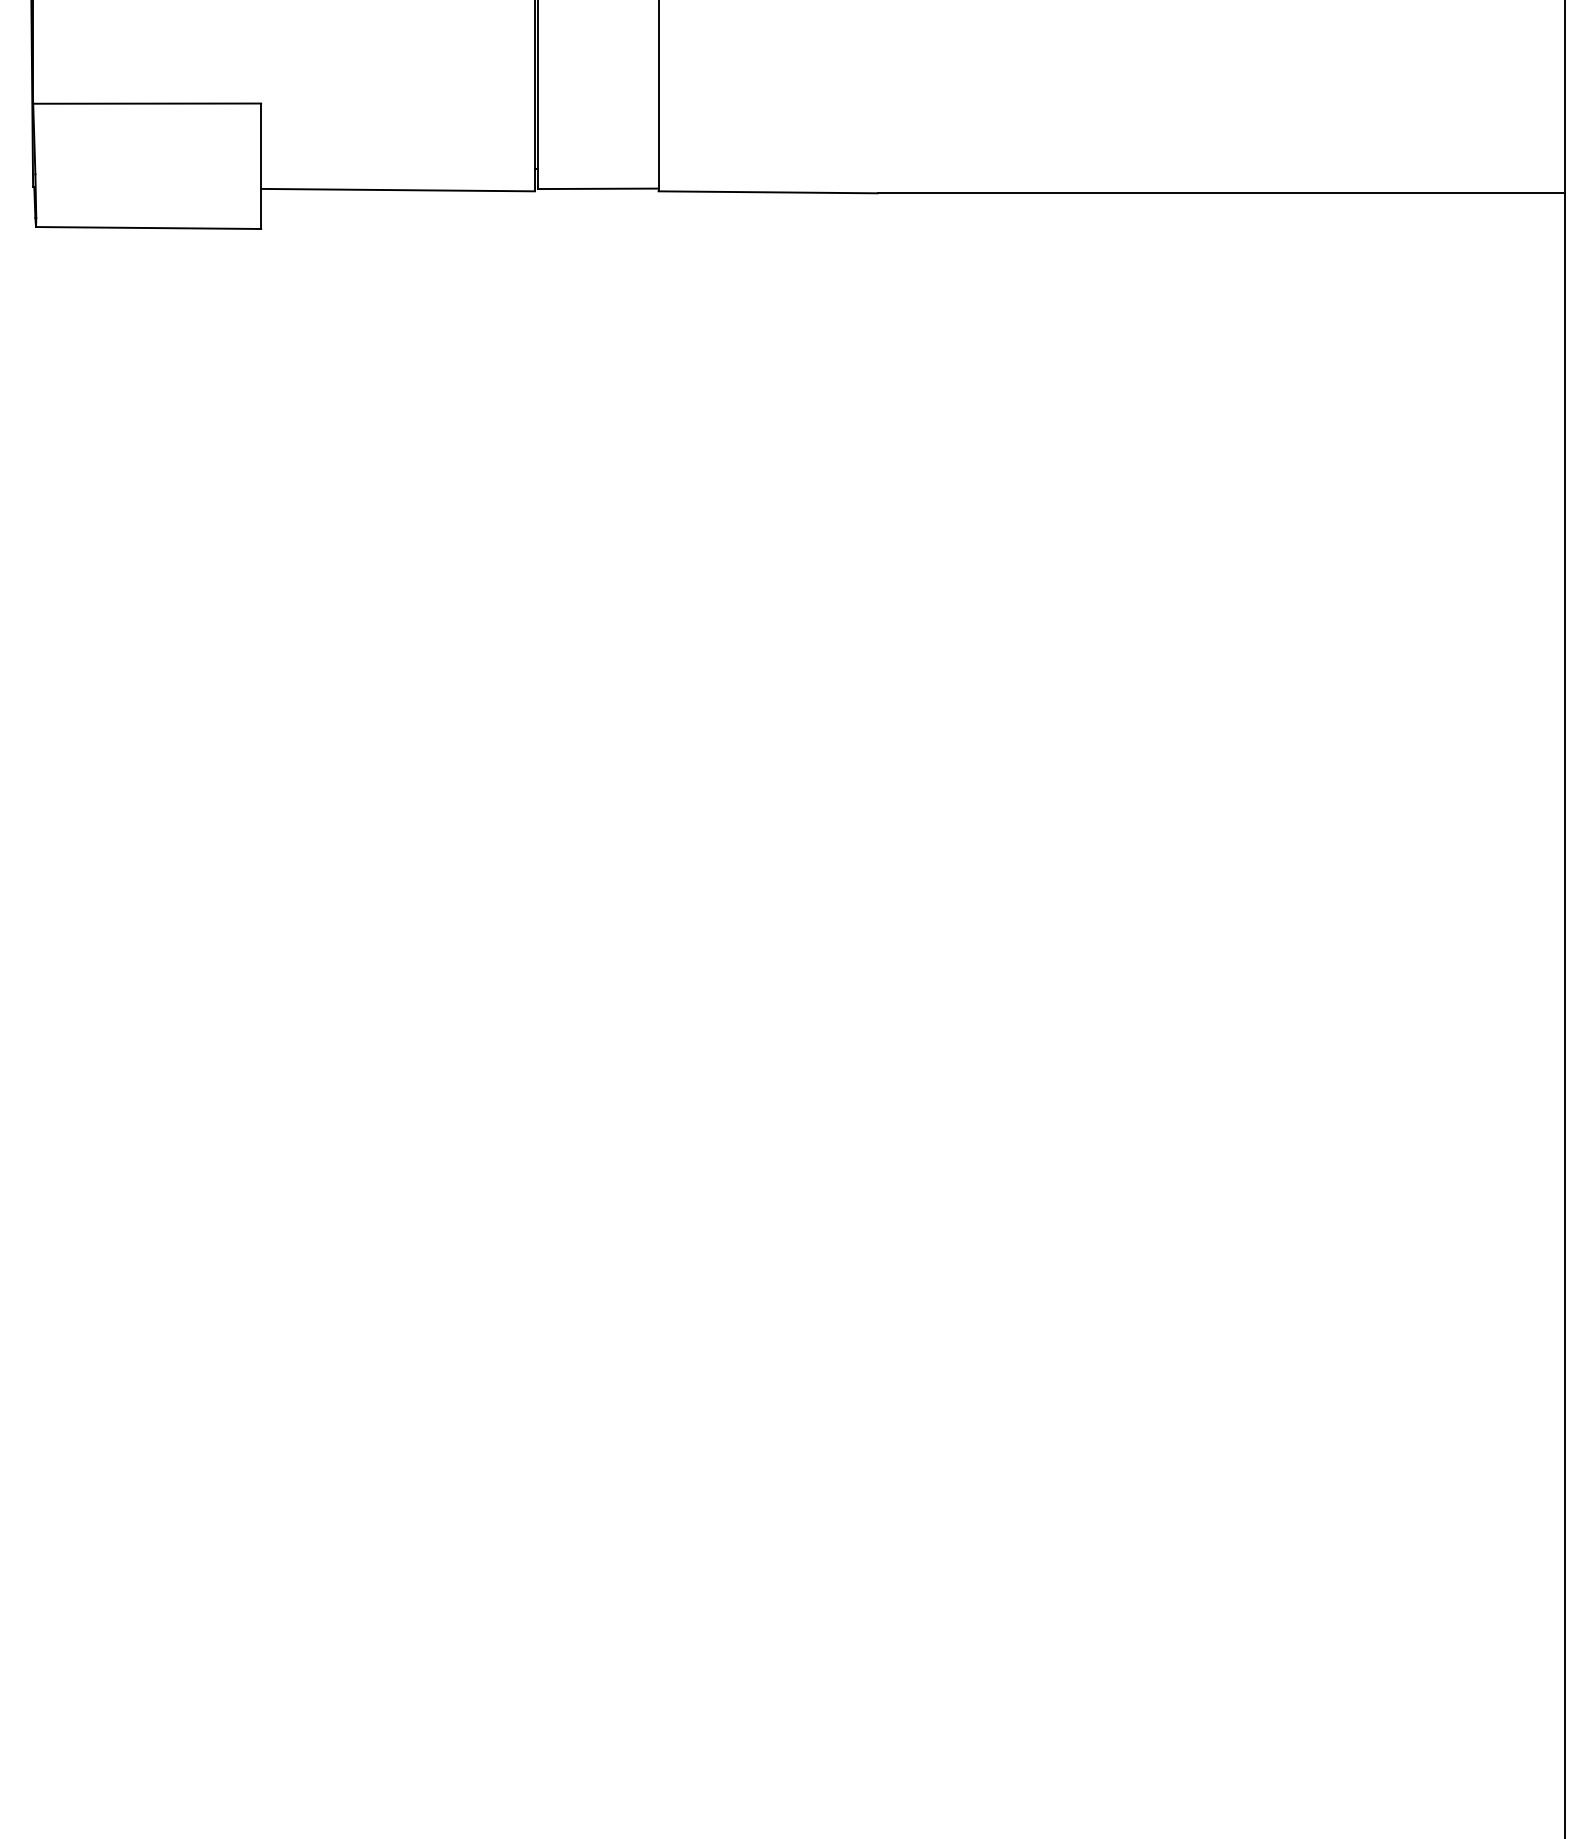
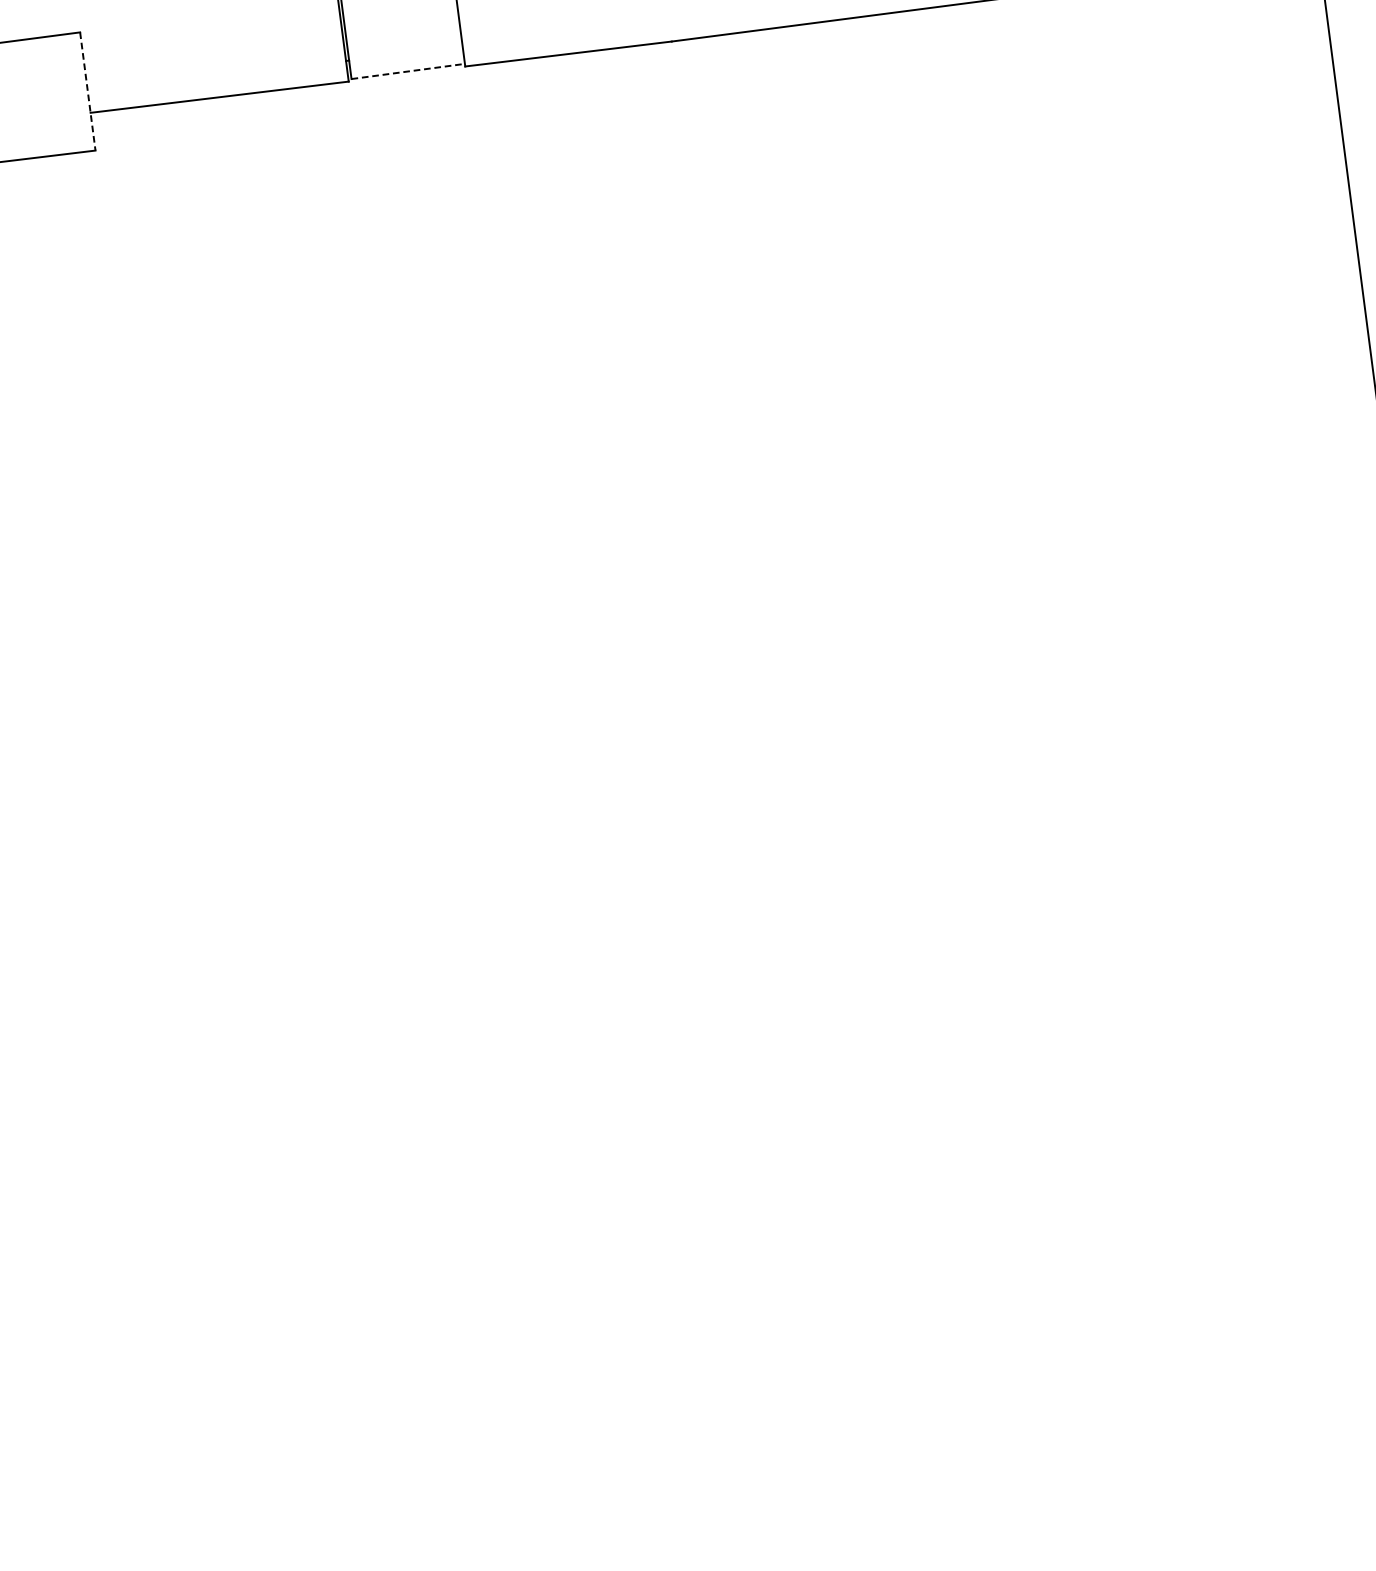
line: (261, 166) -> (88, 91), solid -> dashed
line: (598, 188) -> (408, 71), solid -> dashed

